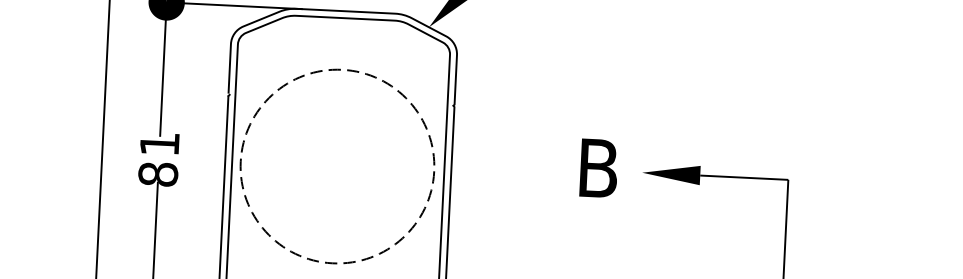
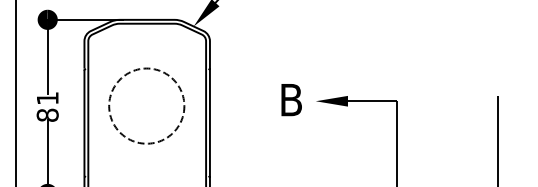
circle: (337, 165) -> (146, 105), size x0.7

